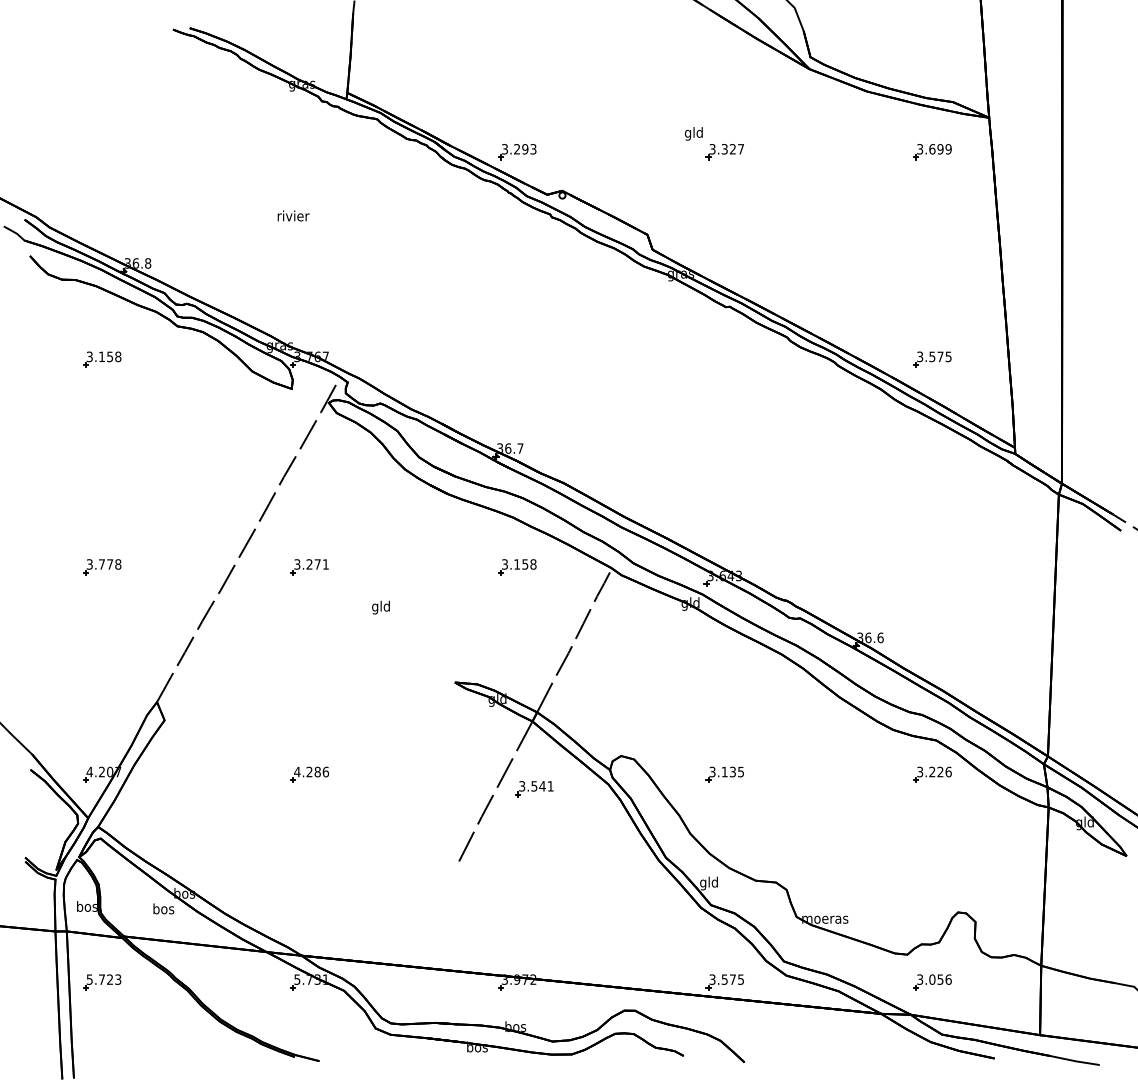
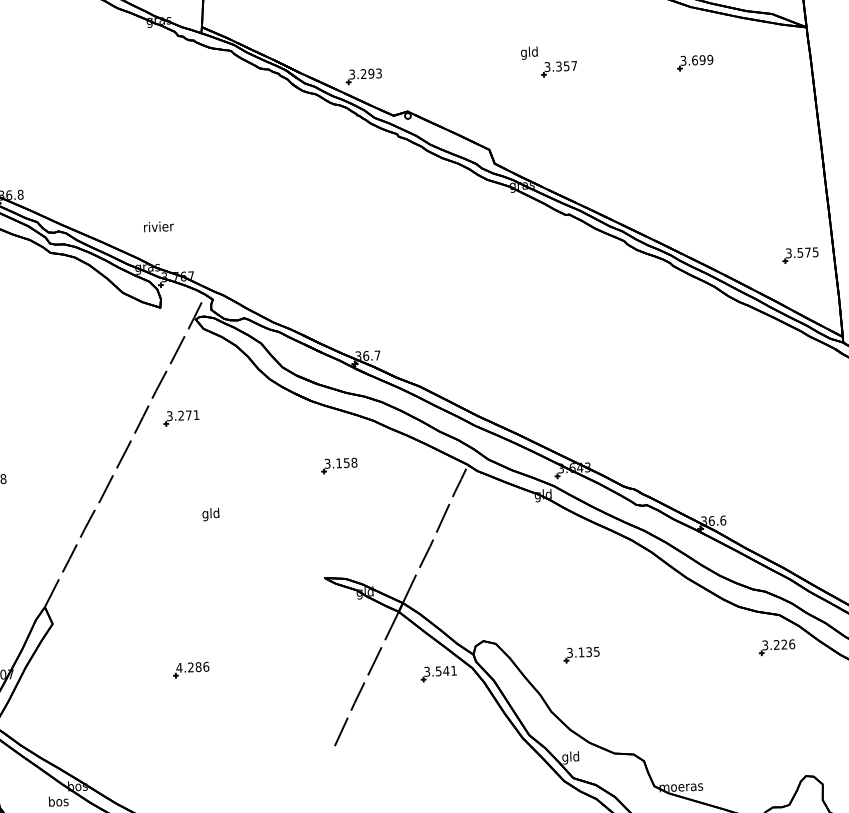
text: (732, 149) -> (566, 66), 3.327 -> 3.357
part: (932, 152) -> (695, 63), moved
text: (293, 215) -> (158, 226), moved
part: (932, 359) -> (800, 255), moved
part: (309, 567) -> (181, 418), moved
part: (517, 567) -> (339, 466), moved
text: (380, 607) -> (210, 514), moved
part: (534, 789) -> (438, 674), moved

